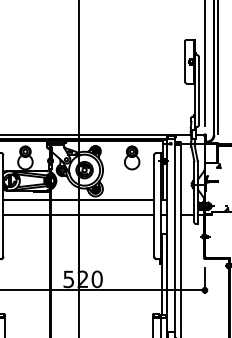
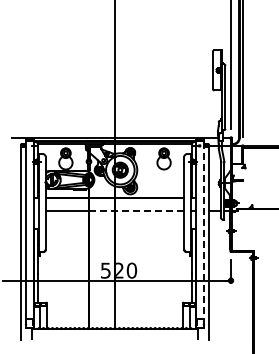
line: (102, 215) -> (136, 211), solid -> dashed
line: (174, 235) -> (203, 230), solid -> dashed

